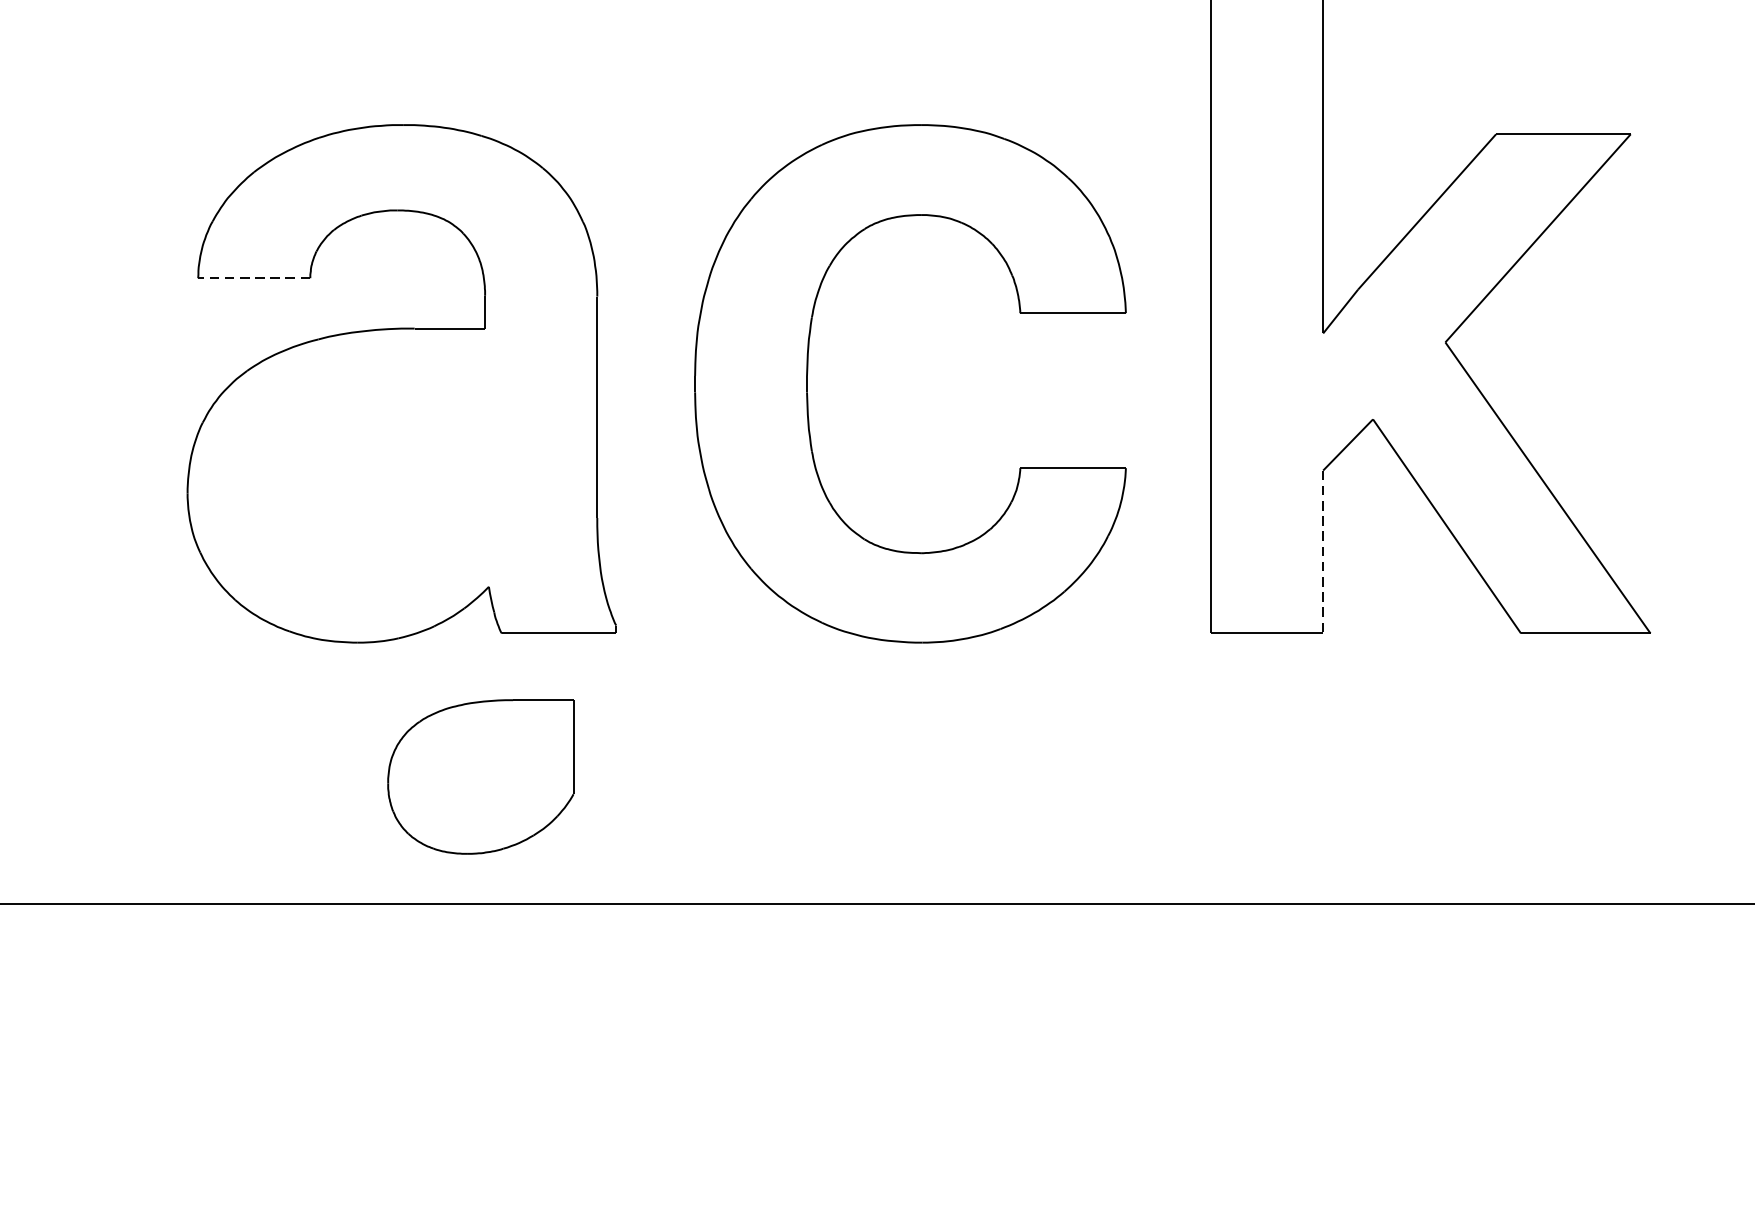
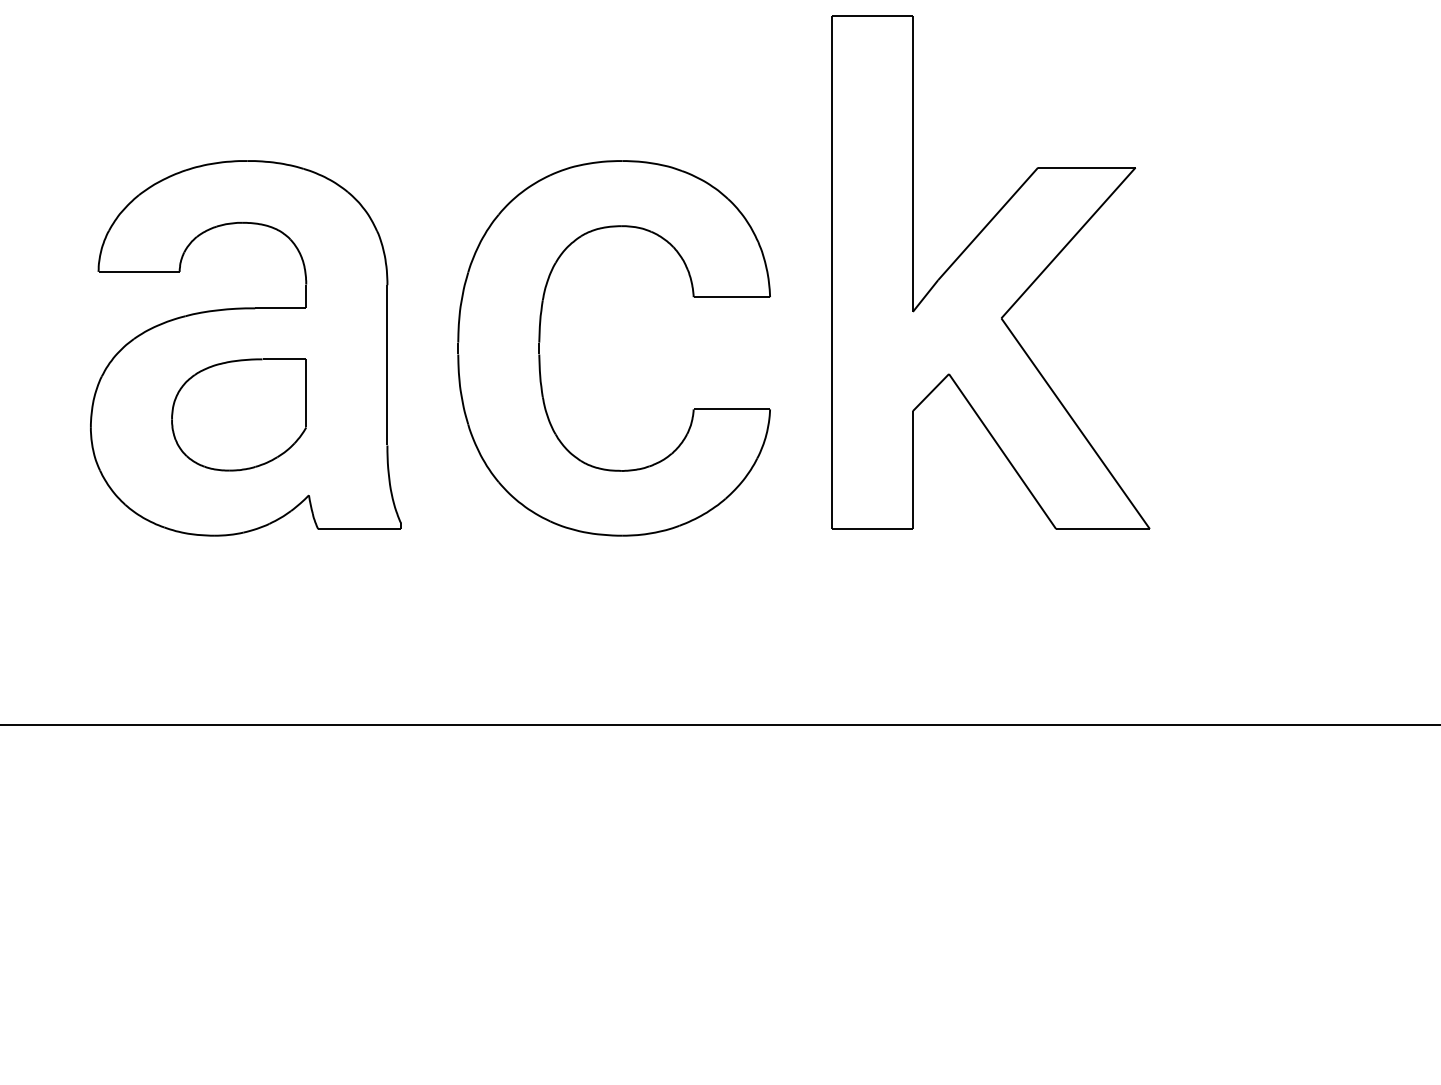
line: (254, 277) -> (139, 271), dashed -> solid
line: (1322, 552) -> (912, 470), dashed -> solid
part: (479, 776) -> (238, 414), moved

